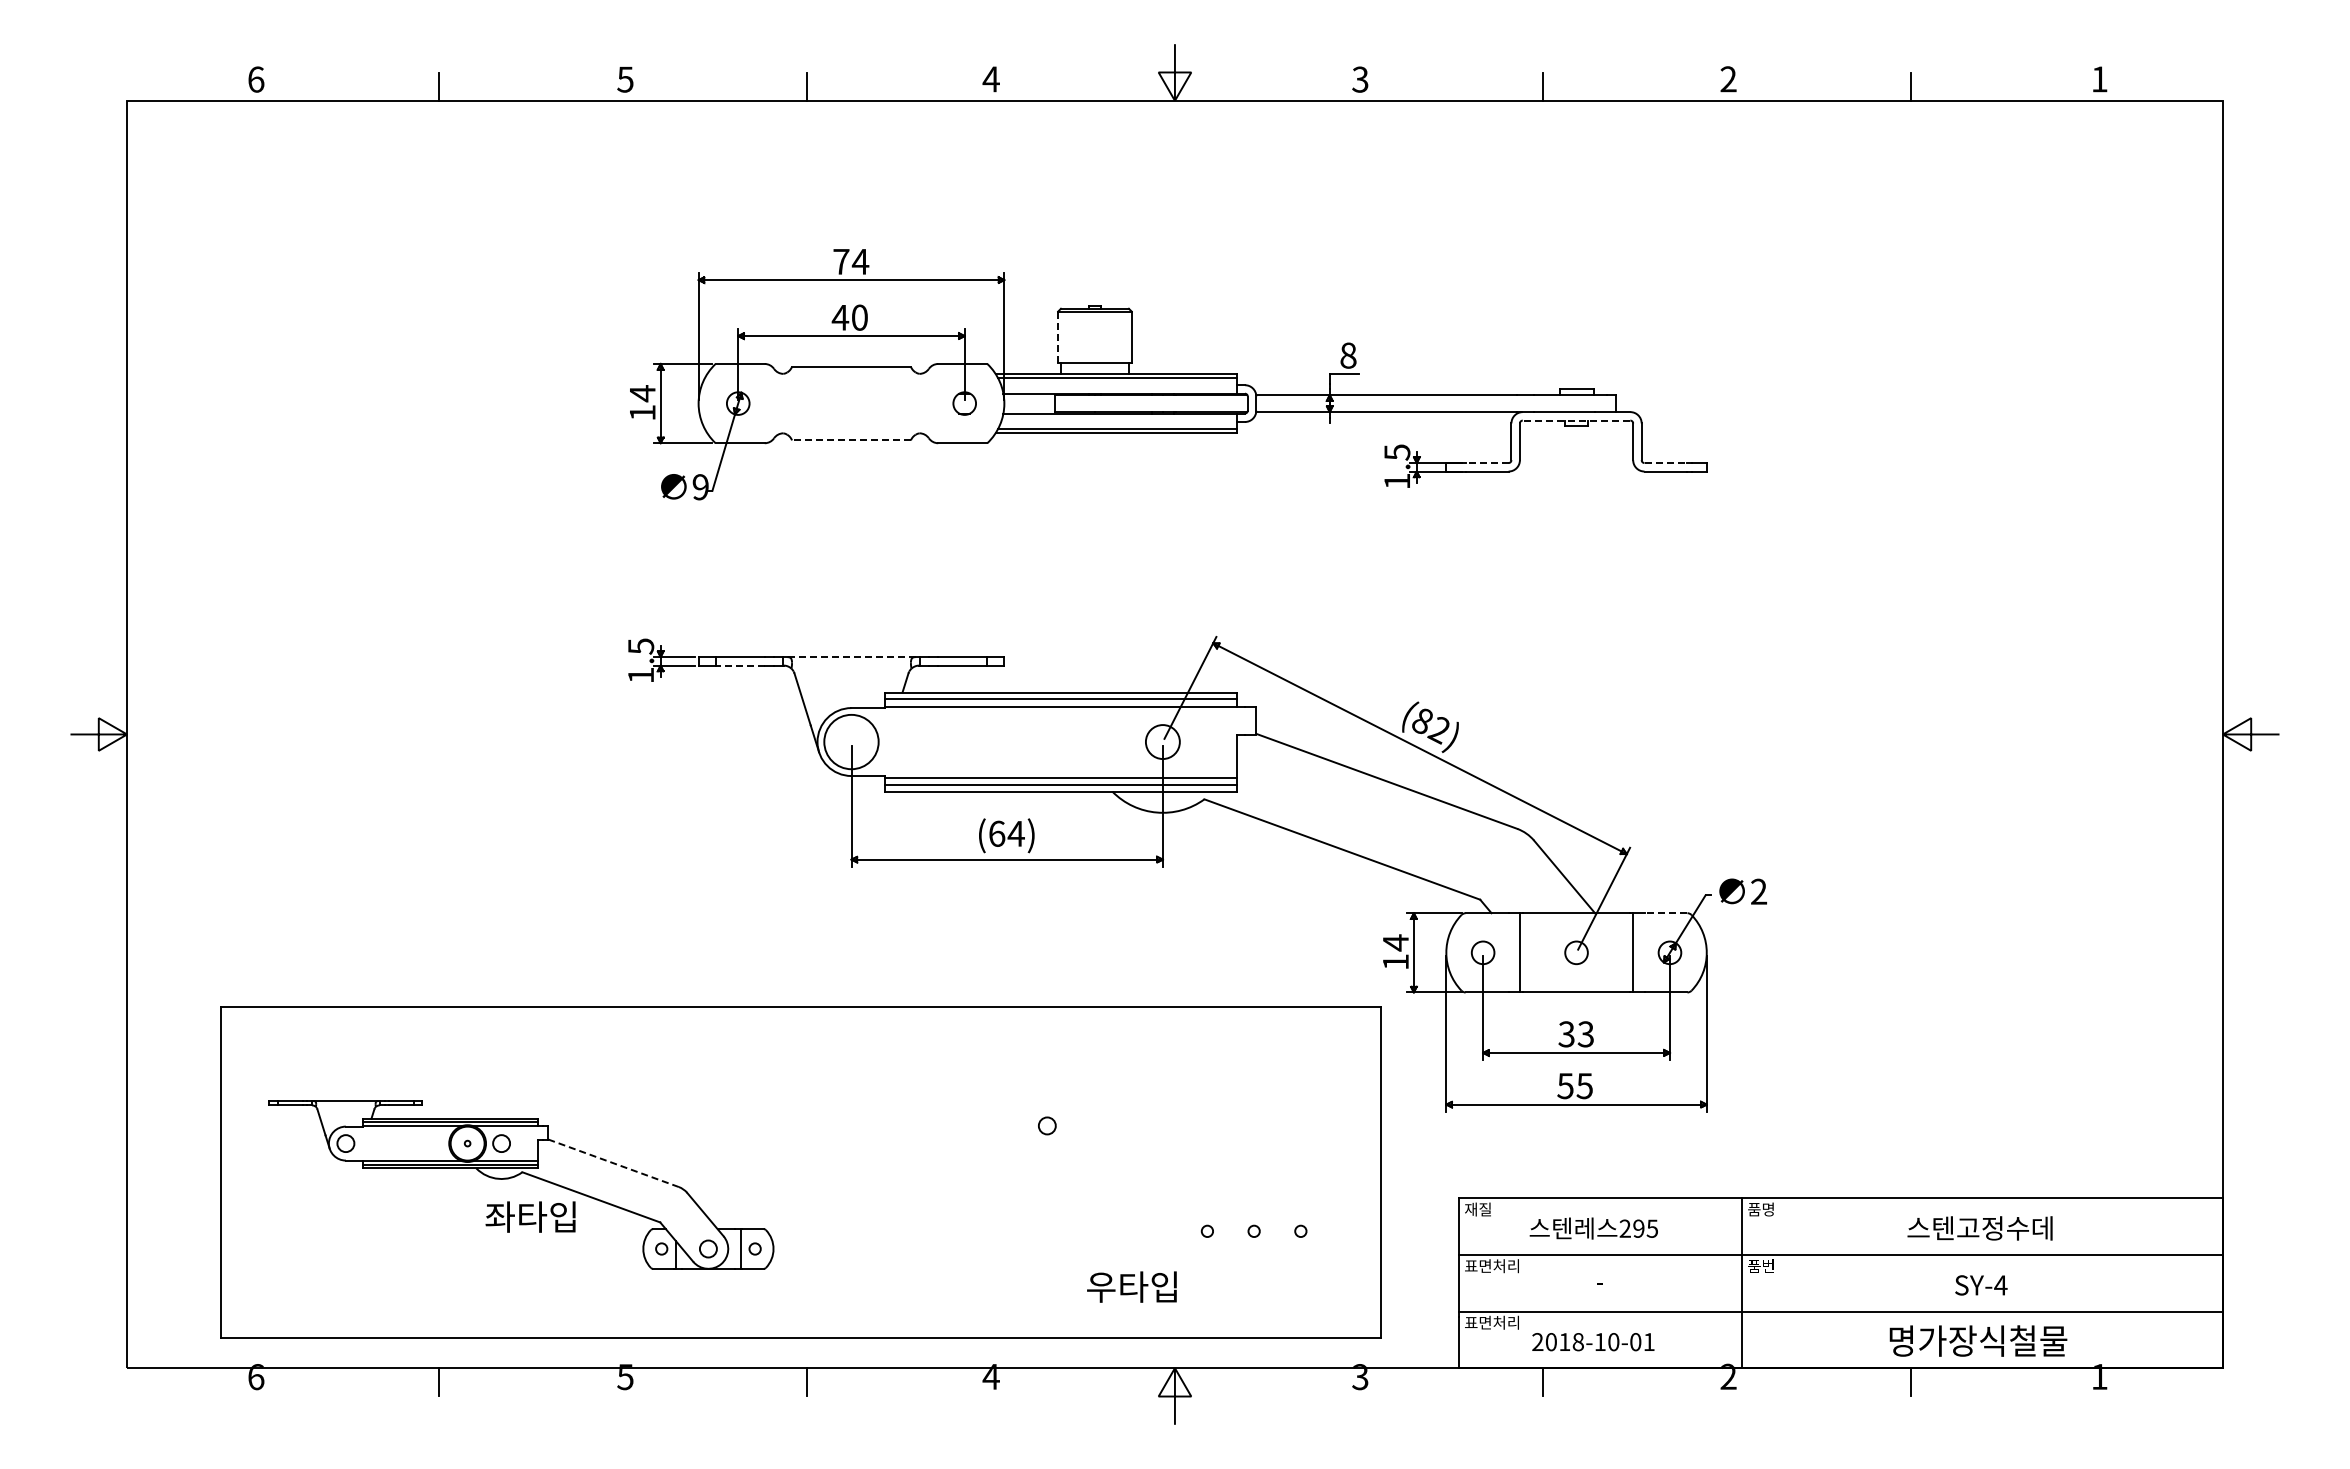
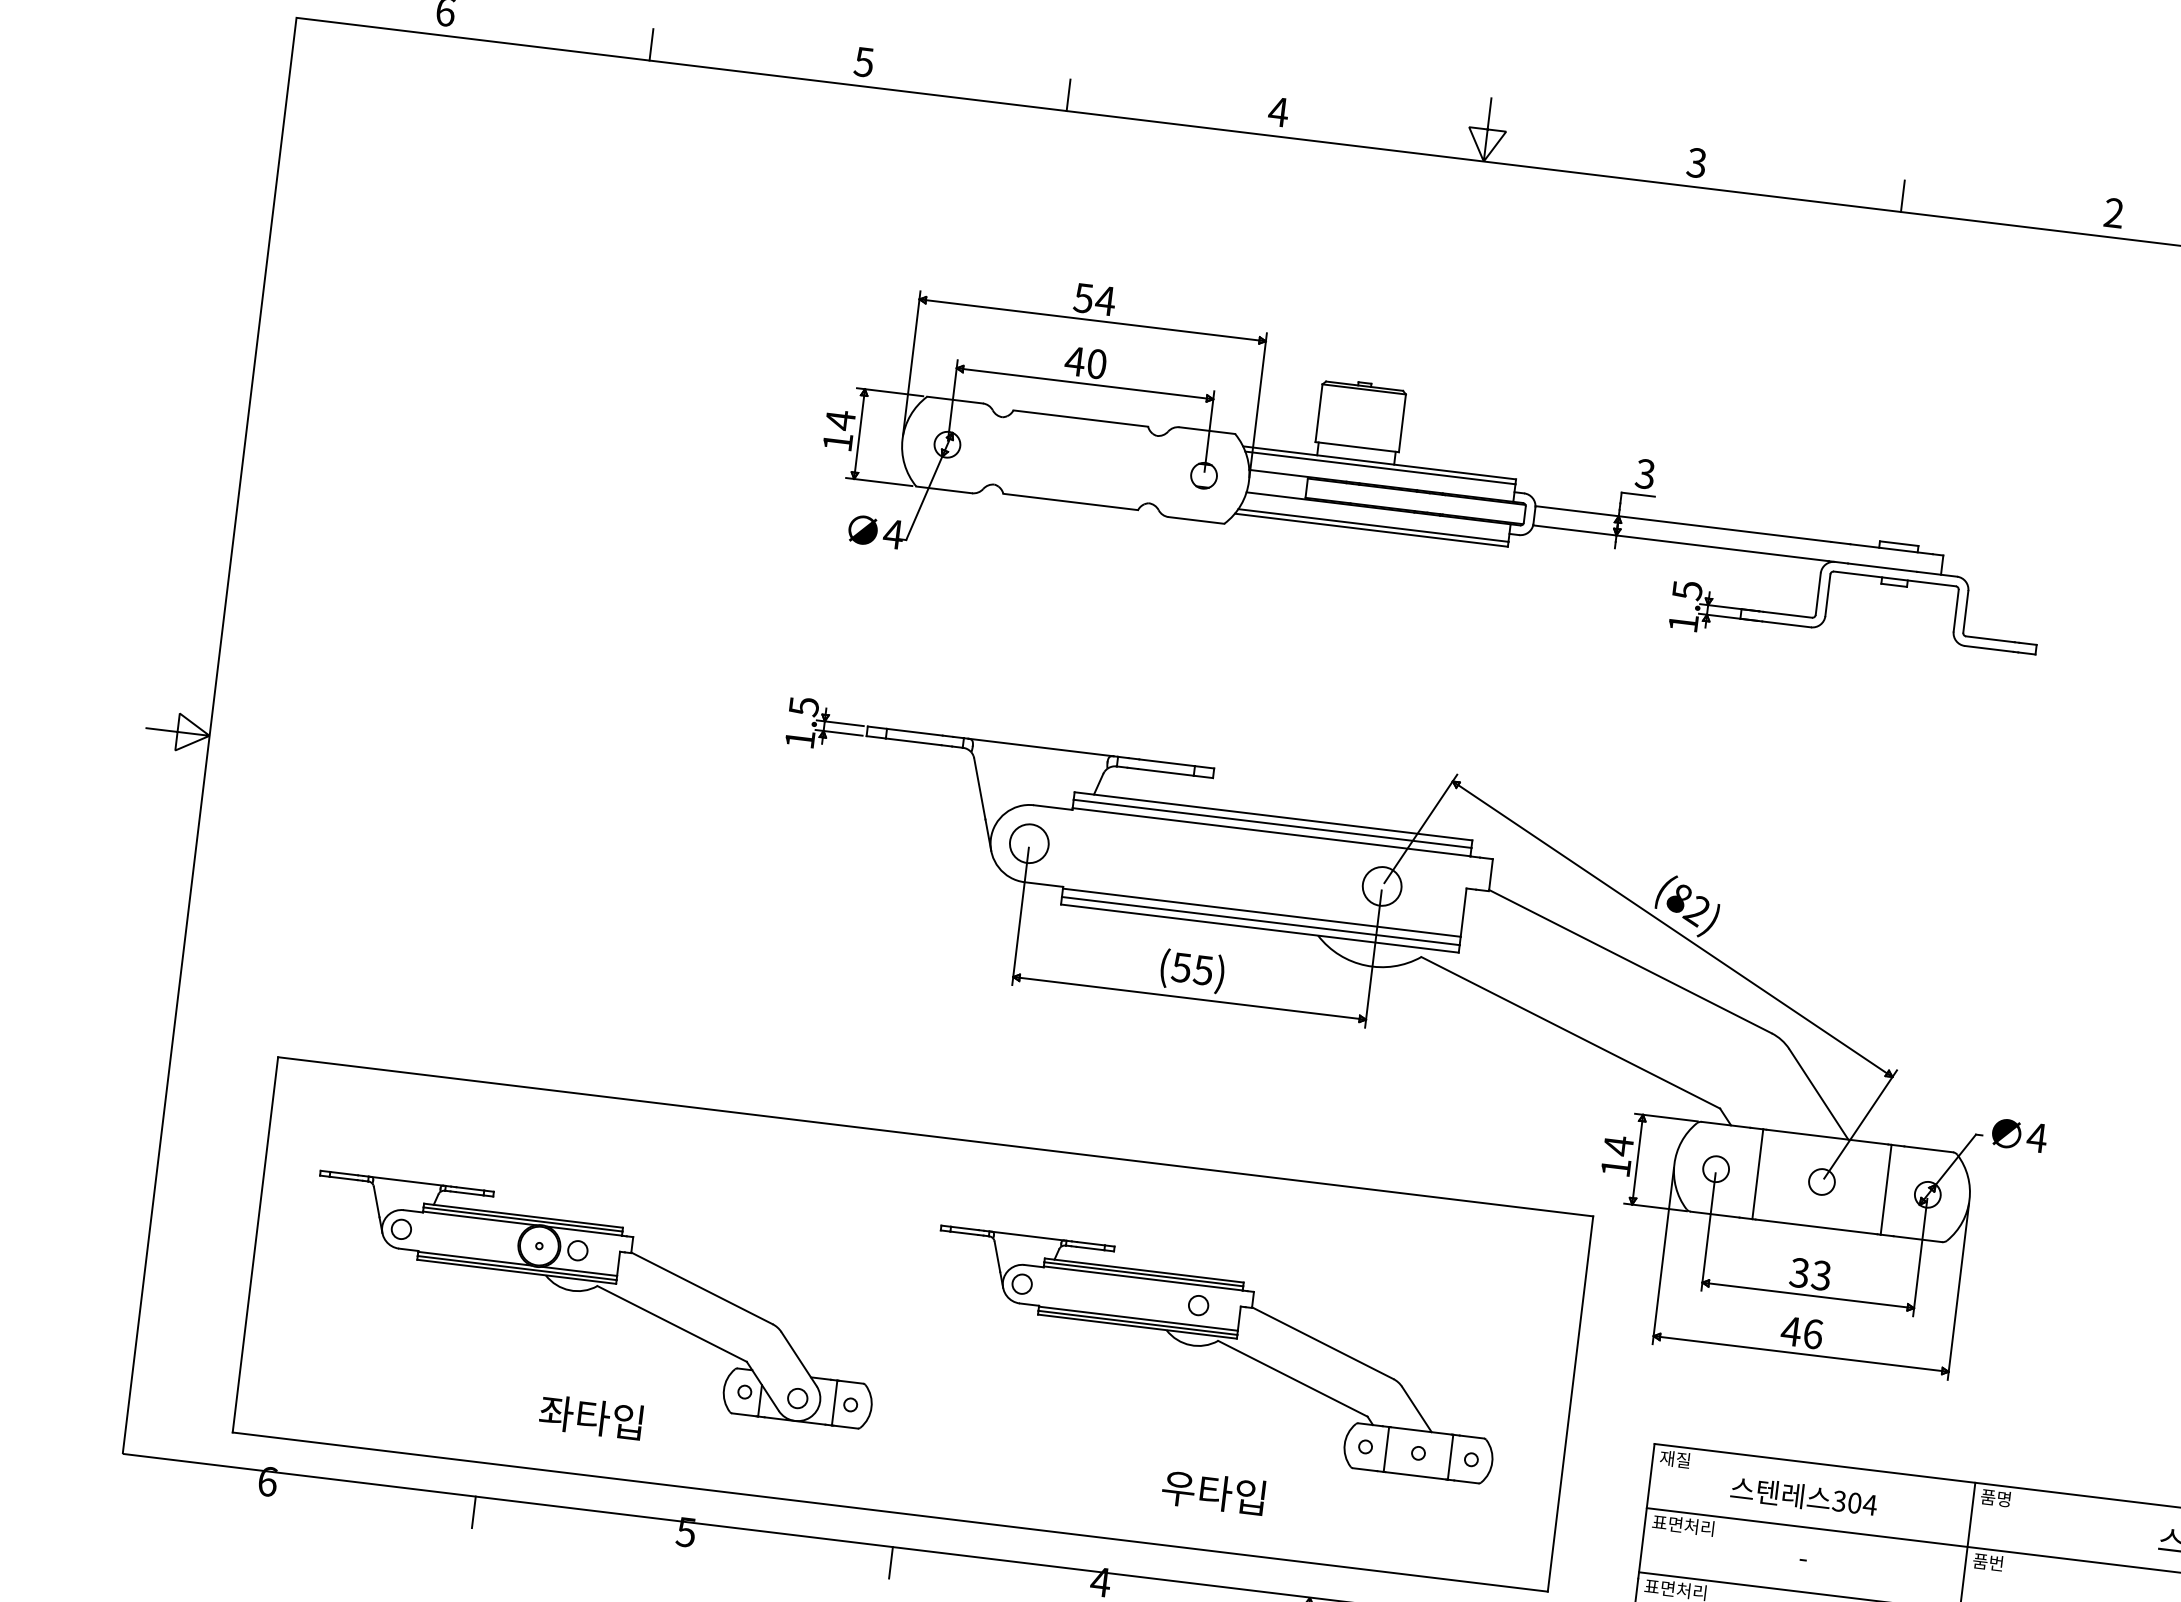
text: (841, 261) -> (1083, 297), 74 -> 54
line: (1058, 337) -> (1319, 413), dashed -> solid
text: (1348, 355) -> (1645, 473), 8 -> 3
line: (1576, 420) -> (1894, 578), dashed -> solid
line: (850, 440) -> (1069, 501), dashed -> solid
line: (1486, 463) -> (1787, 615), dashed -> solid
line: (1666, 463) -> (1990, 639), dashed -> solid
text: (700, 487) -> (893, 534), 9 -> 4
line: (850, 657) -> (1039, 747), dashed -> solid
line: (740, 665) -> (914, 741), dashed -> solid
circle: (851, 742) -> (1029, 844), size x0.62
text: (1006, 833) -> (1192, 968), (64) -> (55)
text: (1758, 891) -> (2036, 1137), 2 -> 4
line: (1665, 913) -> (1928, 1149), dashed -> solid
text: (1574, 1086) -> (1801, 1333), 55 -> 46
part: (1063, 1158) -> (1212, 1344), added
line: (614, 1163) -> (703, 1288), dashed -> solid
text: (530, 1216) -> (591, 1416), moved
text: (1638, 1228) -> (1854, 1502), 295 -> 304
text: (1131, 1286) -> (1213, 1491), moved

